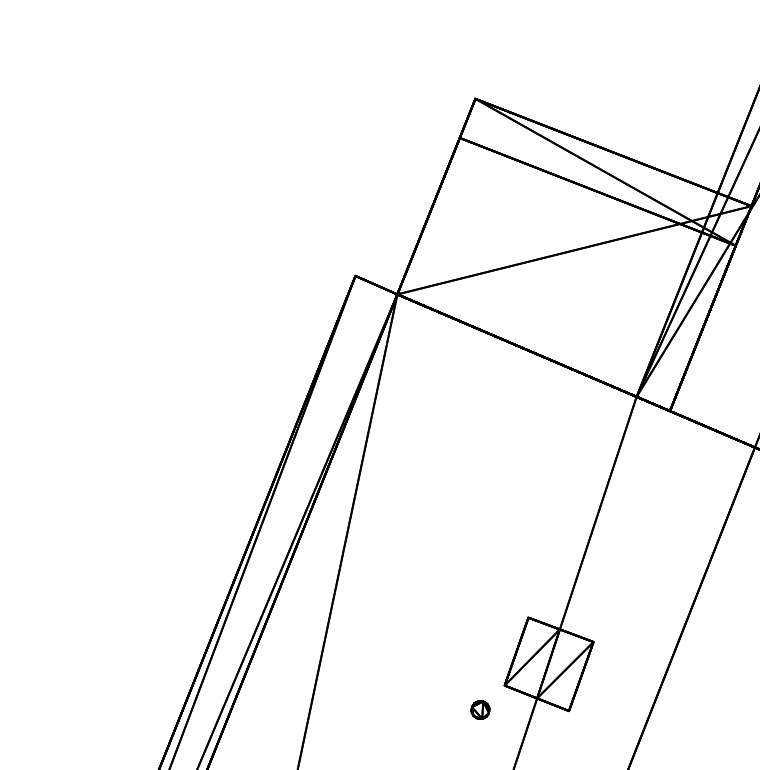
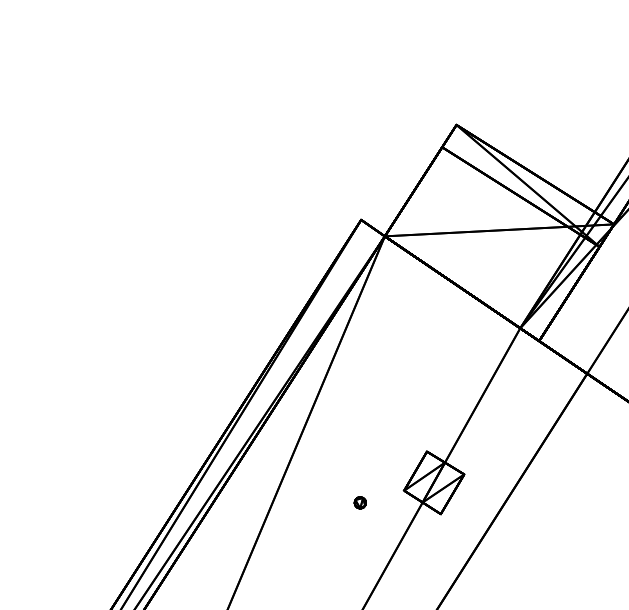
part: (479, 709) -> (359, 502), moved

